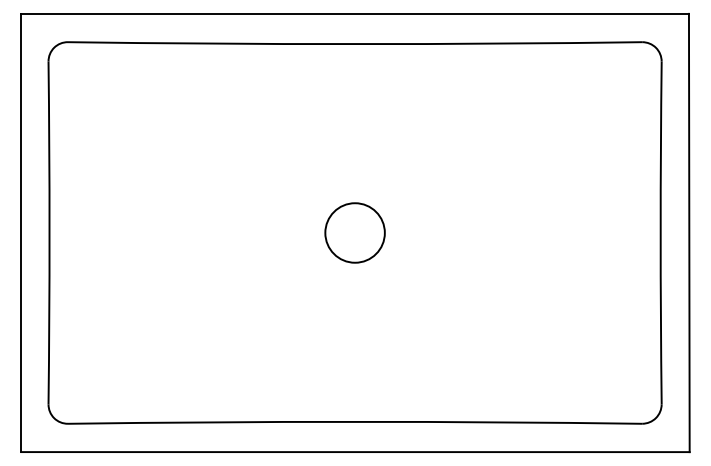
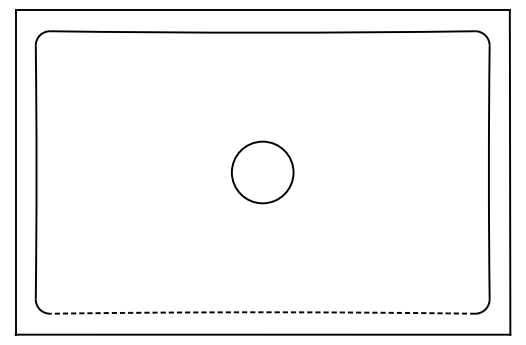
circle: (354, 232) -> (262, 172), size x1.4
arc: (355, 421) -> (263, 312), solid -> dashed

